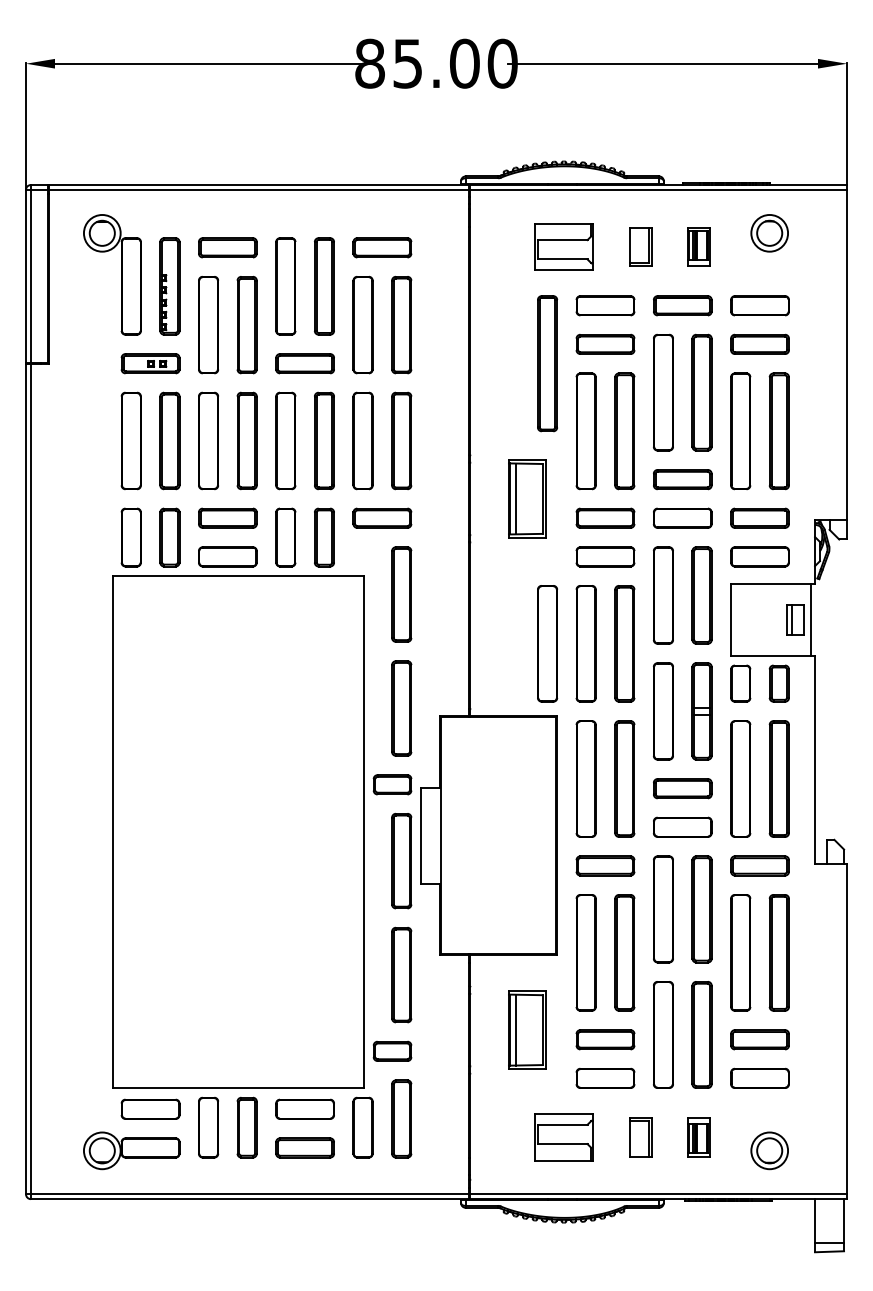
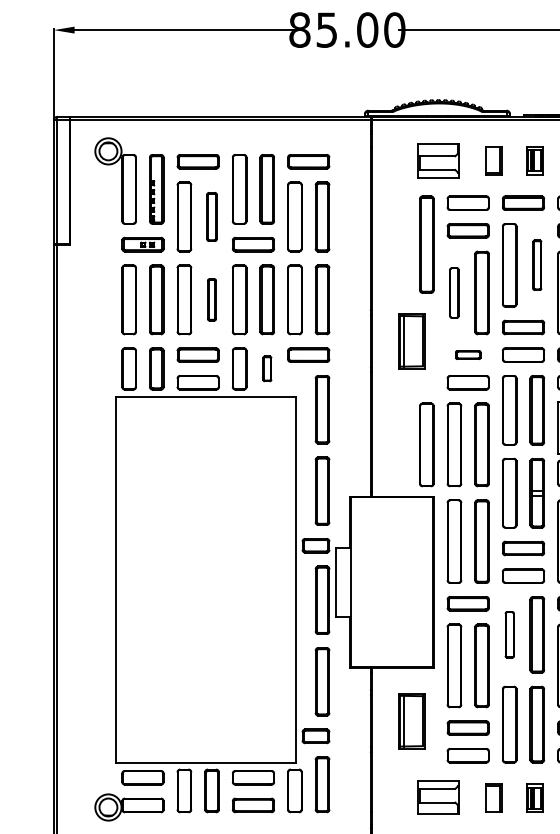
part: (246, 324) -> (211, 216), size x0.7
part: (701, 392) -> (536, 265), size x0.6
part: (585, 431) -> (453, 293), size x0.6
part: (246, 440) -> (211, 299), size x0.6
part: (605, 517) -> (468, 354), size x0.6
part: (324, 537) -> (267, 368), size x0.6
part: (663, 909) -> (509, 634), size x0.6

